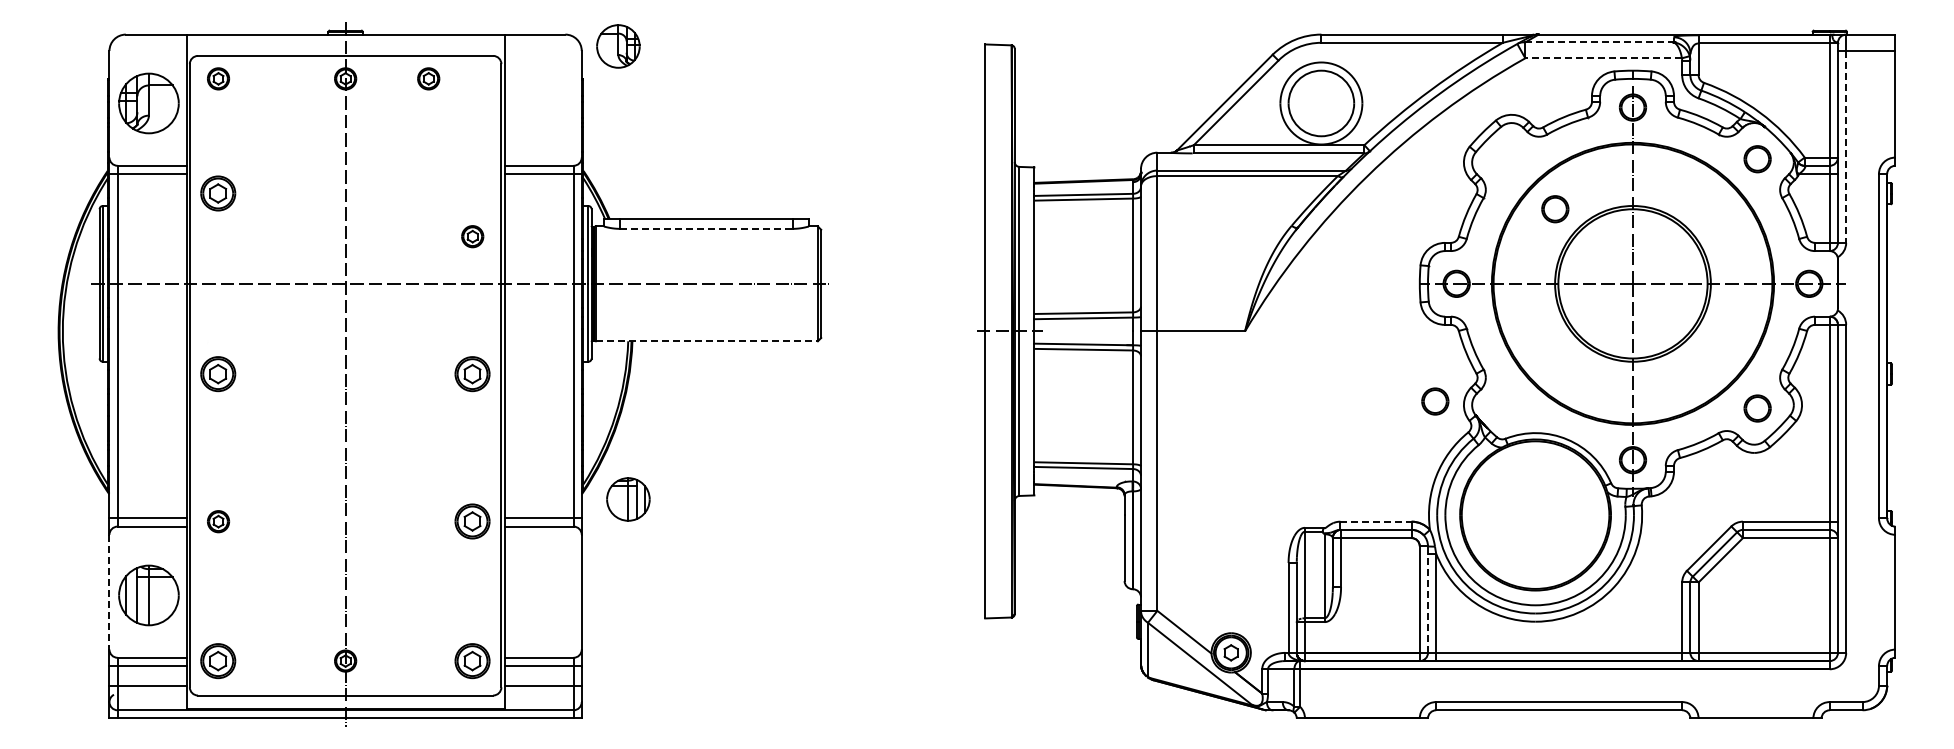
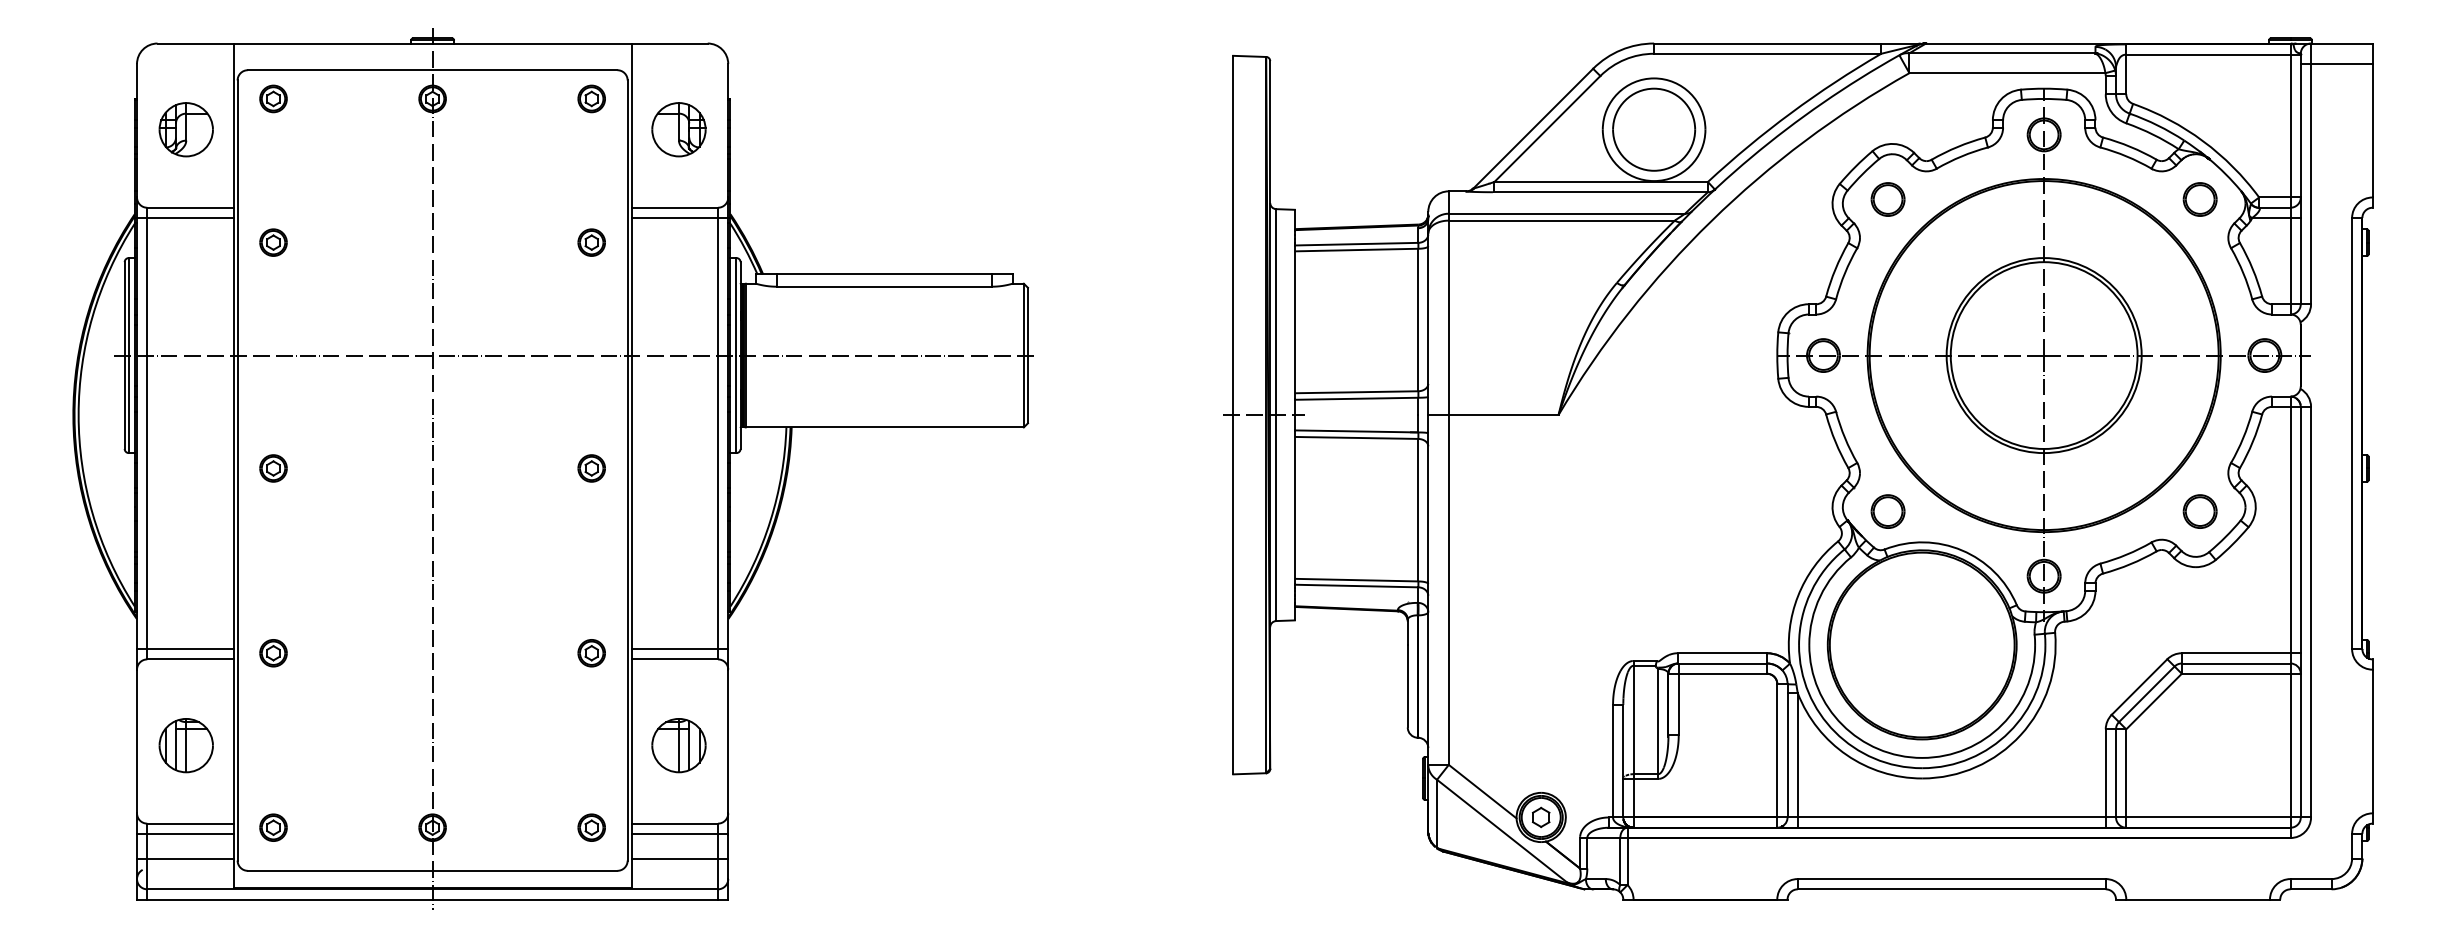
line: (1600, 42) -> (2003, 53), dashed -> solid
part: (618, 46) -> (679, 129), moved
line: (1603, 58) -> (2007, 73), dashed -> solid
part: (428, 78) -> (591, 98), moved
part: (148, 103) -> (185, 129), size x0.71
line: (1846, 146) -> (2311, 183), dashed -> solid
part: (218, 193) -> (273, 242), size x0.62
part: (1555, 209) -> (1888, 199), moved
line: (706, 228) -> (884, 286), dashed -> solid
part: (472, 236) -> (591, 242), moved
line: (707, 341) -> (885, 427), dashed -> solid
part: (218, 373) -> (273, 467), size x0.62
part: (472, 373) -> (591, 467), size x0.62
part: (1435, 401) -> (1888, 511), moved
part: (628, 499) -> (679, 745), moved
part: (472, 521) -> (591, 653), size x0.62
line: (1375, 521) -> (1721, 653), dashed -> solid
line: (109, 592) -> (137, 741), dashed -> solid
part: (148, 595) -> (185, 745), size x0.71
line: (1427, 603) -> (1786, 755), dashed -> solid
part: (218, 660) -> (273, 827), size x0.62
part: (472, 660) -> (591, 827), size x0.62

